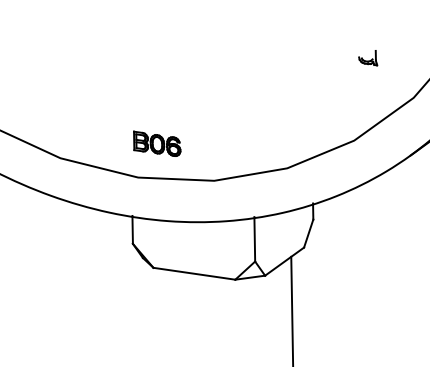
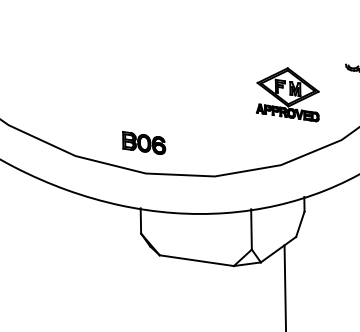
part: (294, 90) -> (287, 94), added
part: (157, 143) -> (144, 142), moved

